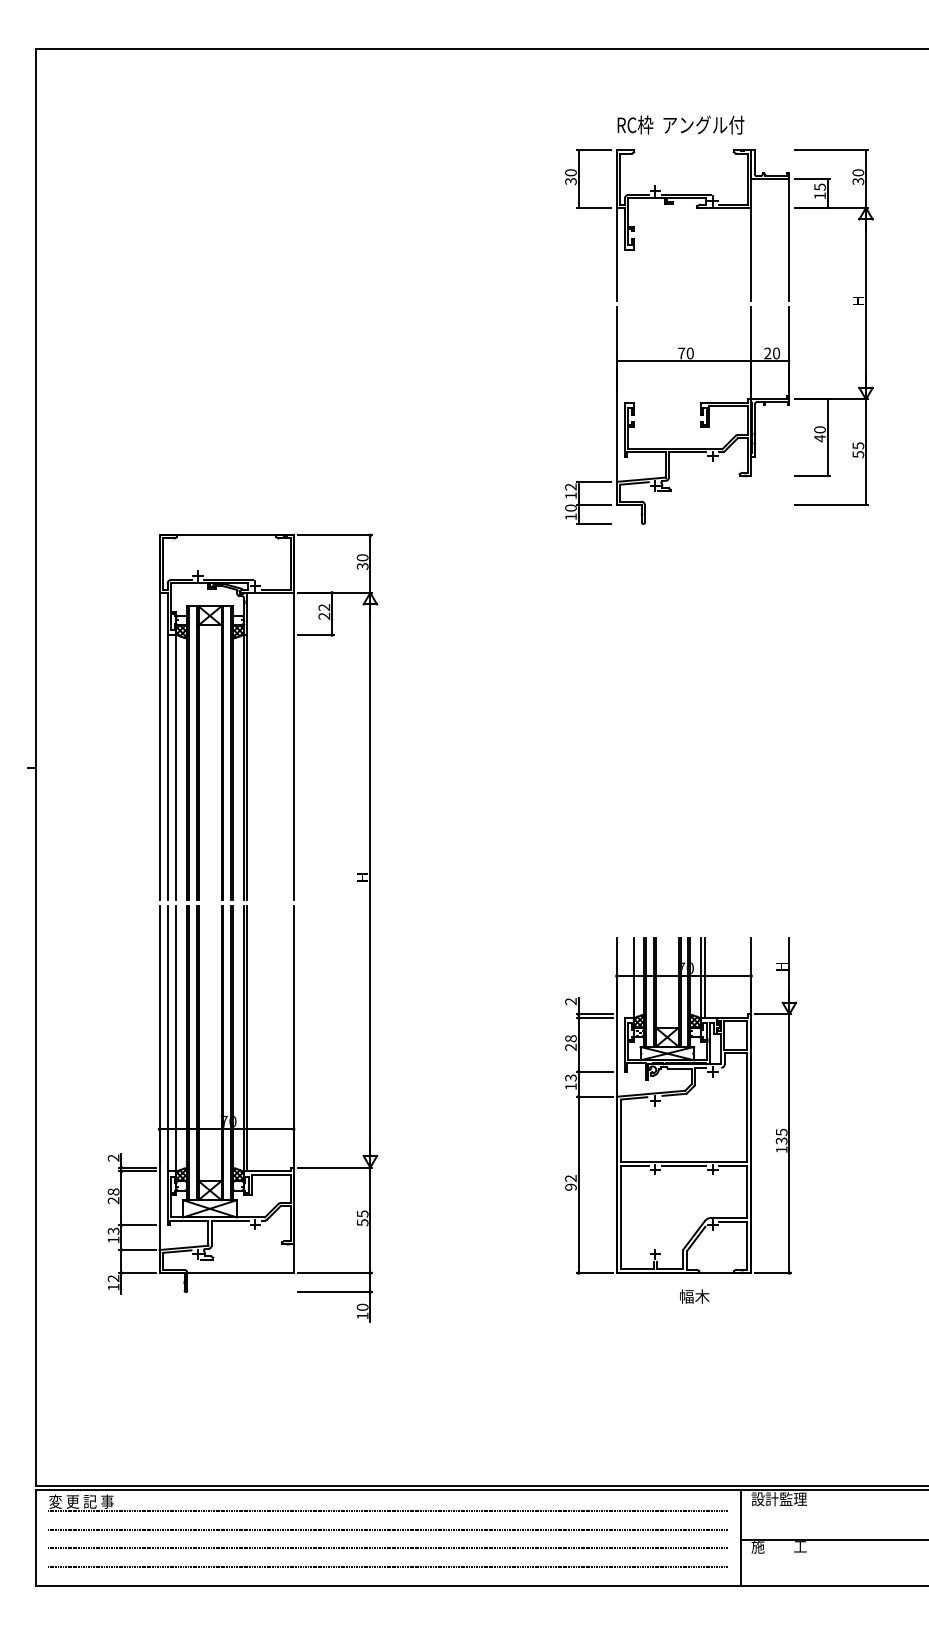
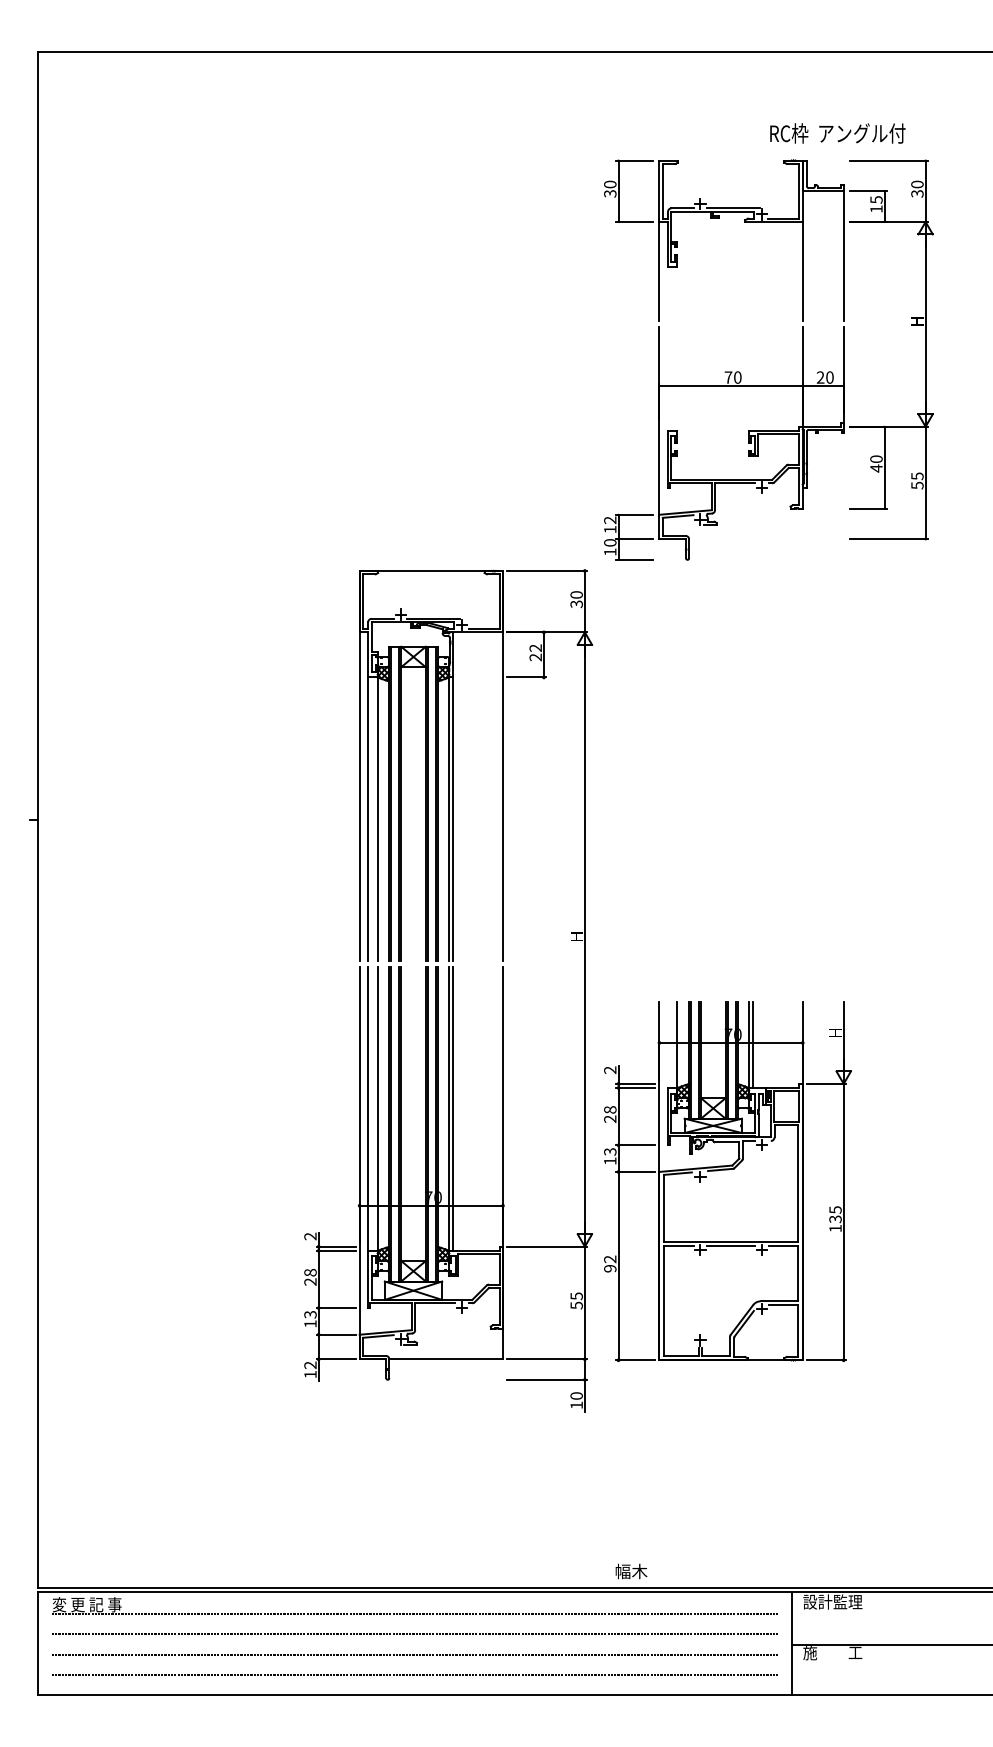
text: (680, 125) -> (837, 133), moved
part: (242, 927) -> (448, 990), moved
text: (694, 1296) -> (631, 1571), moved

